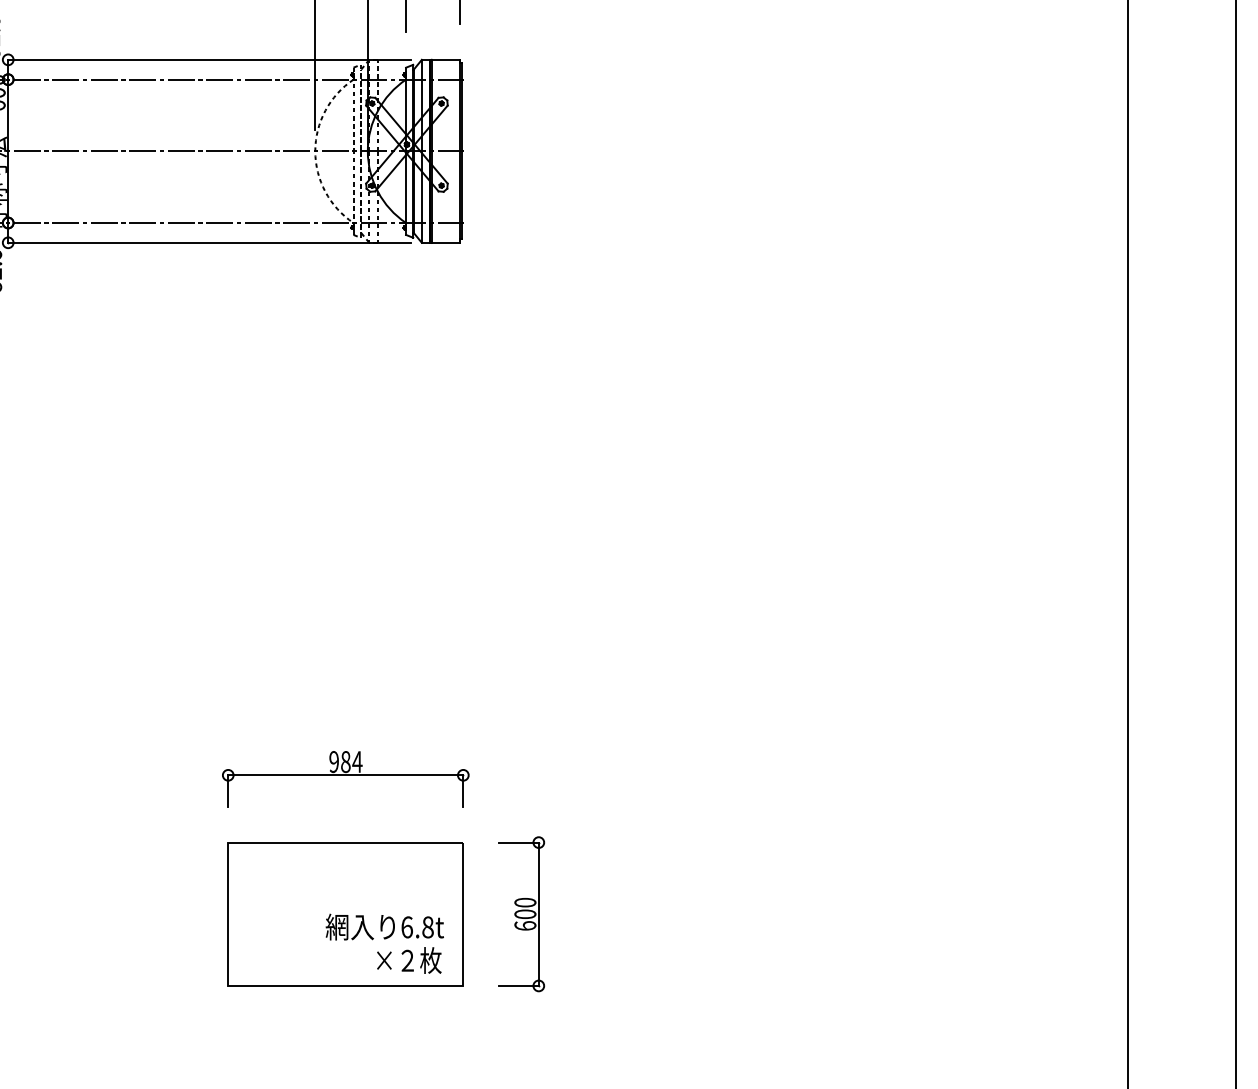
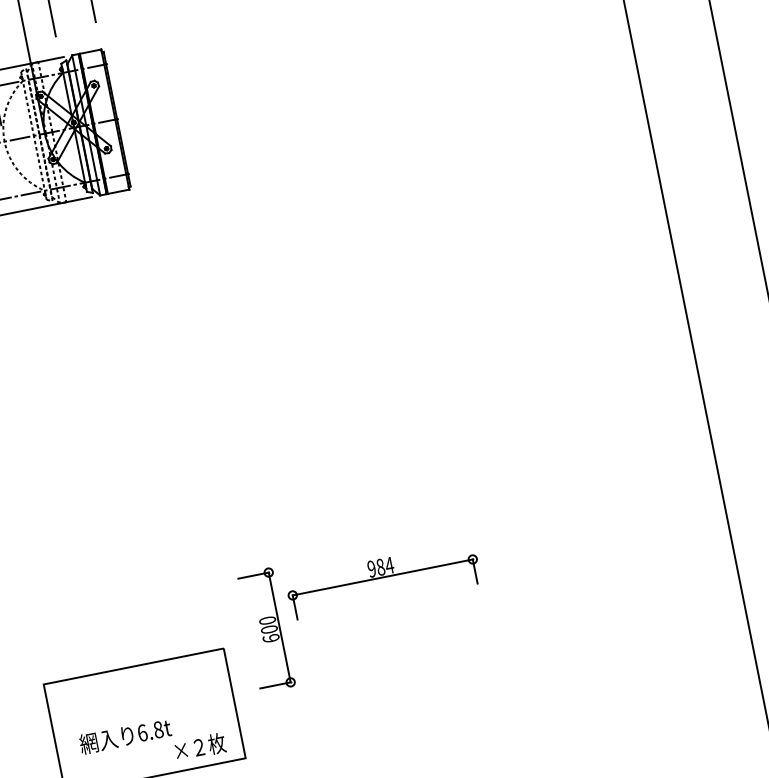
part: (345, 779) -> (383, 580), moved
part: (521, 914) -> (266, 630), moved
text: (384, 926) -> (125, 735), moved

